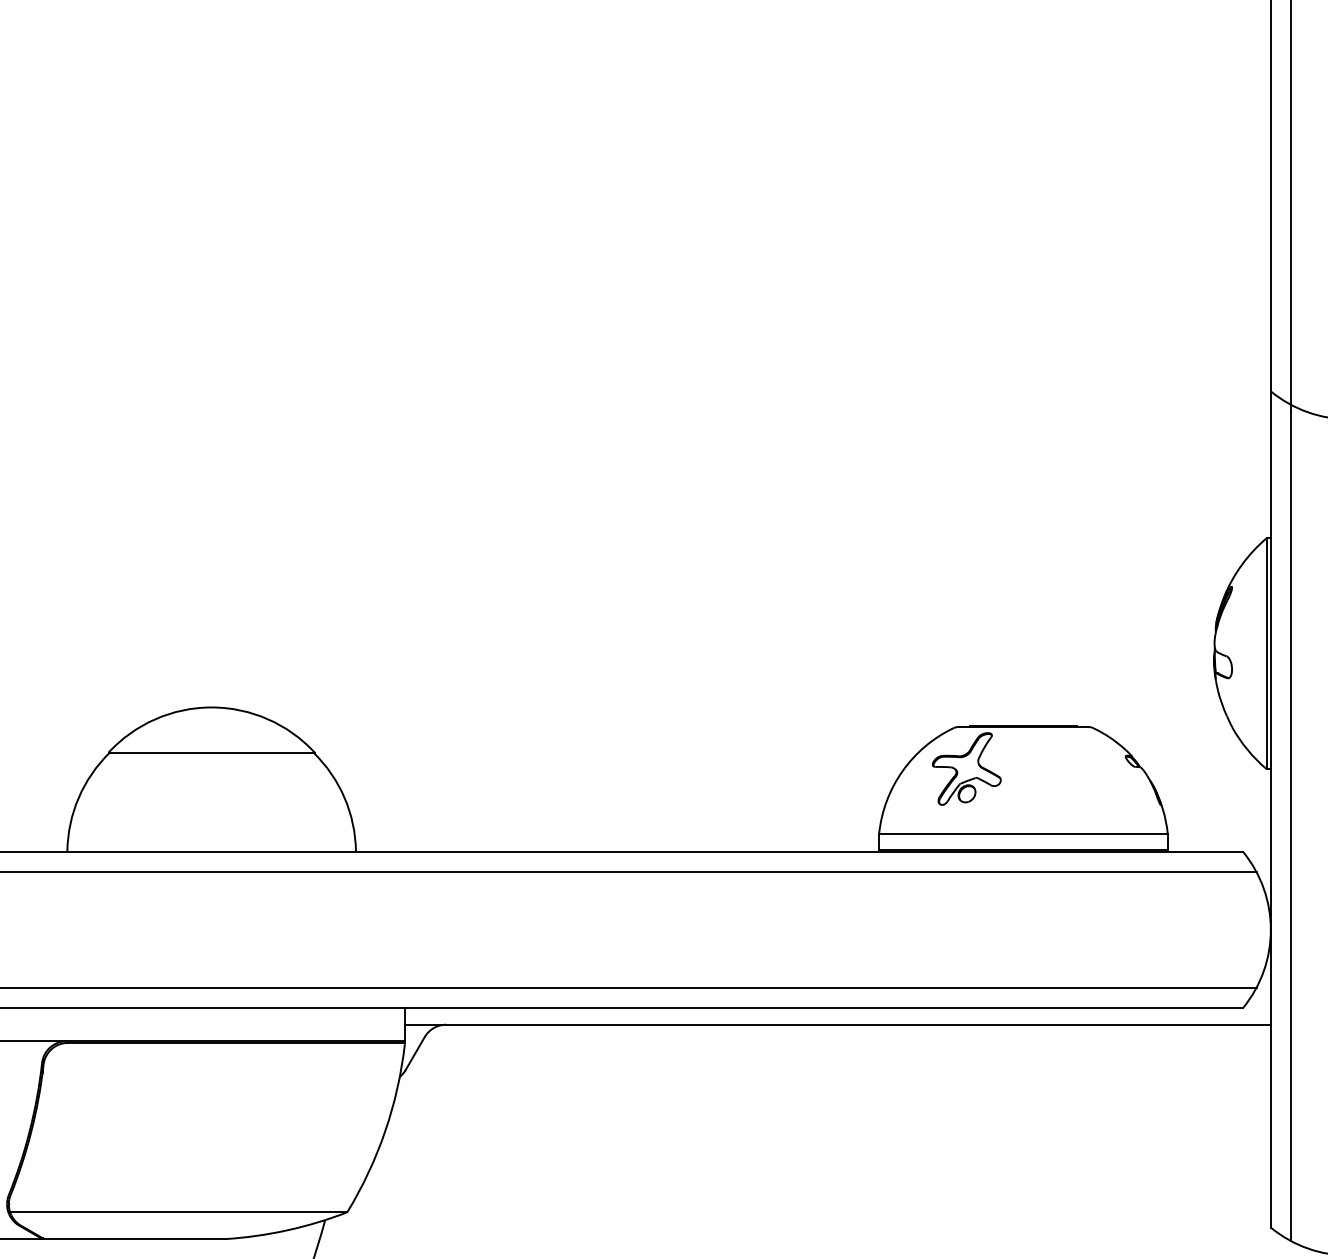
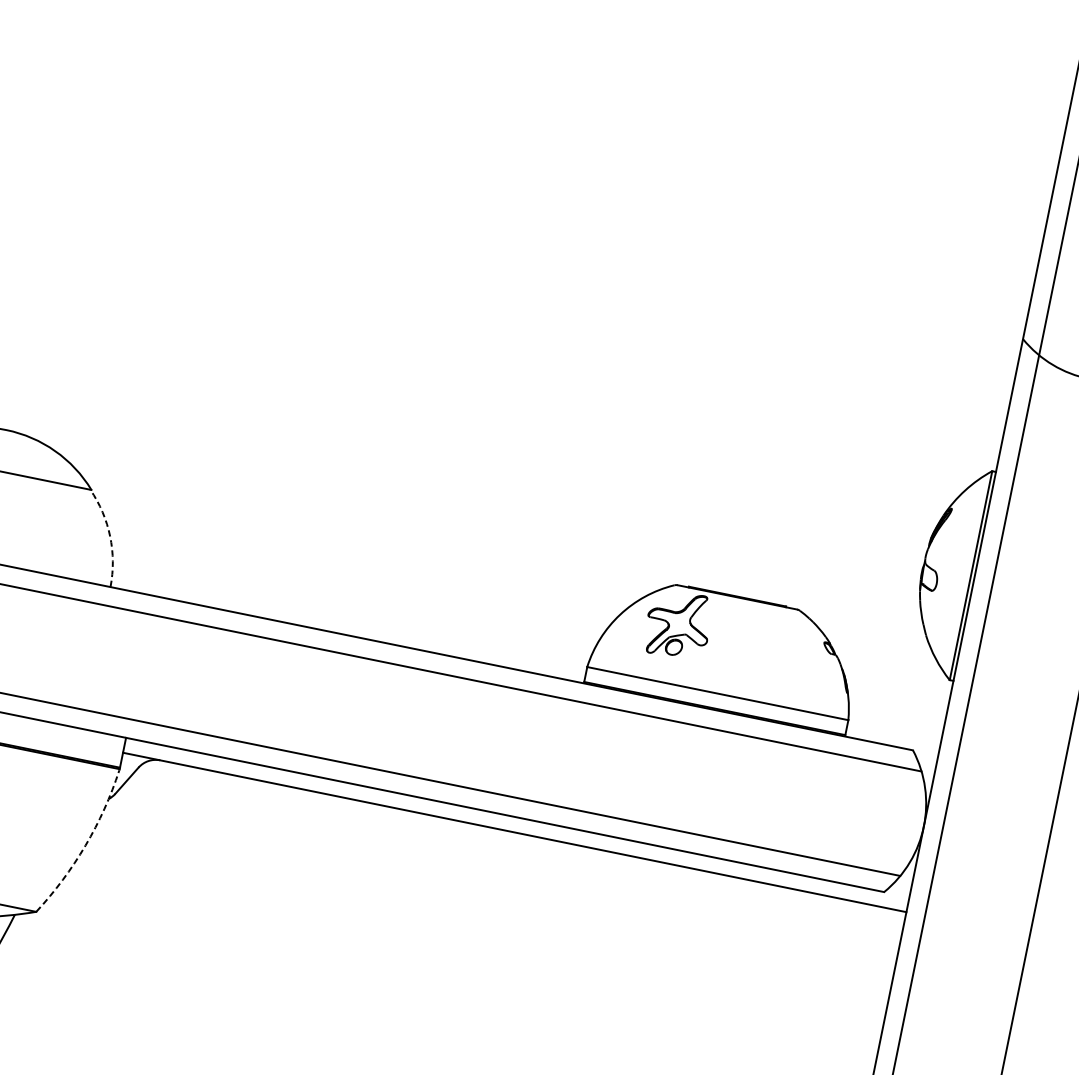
arc: (344, 797) -> (110, 536), solid -> dashed
arc: (385, 1131) -> (85, 845), solid -> dashed

